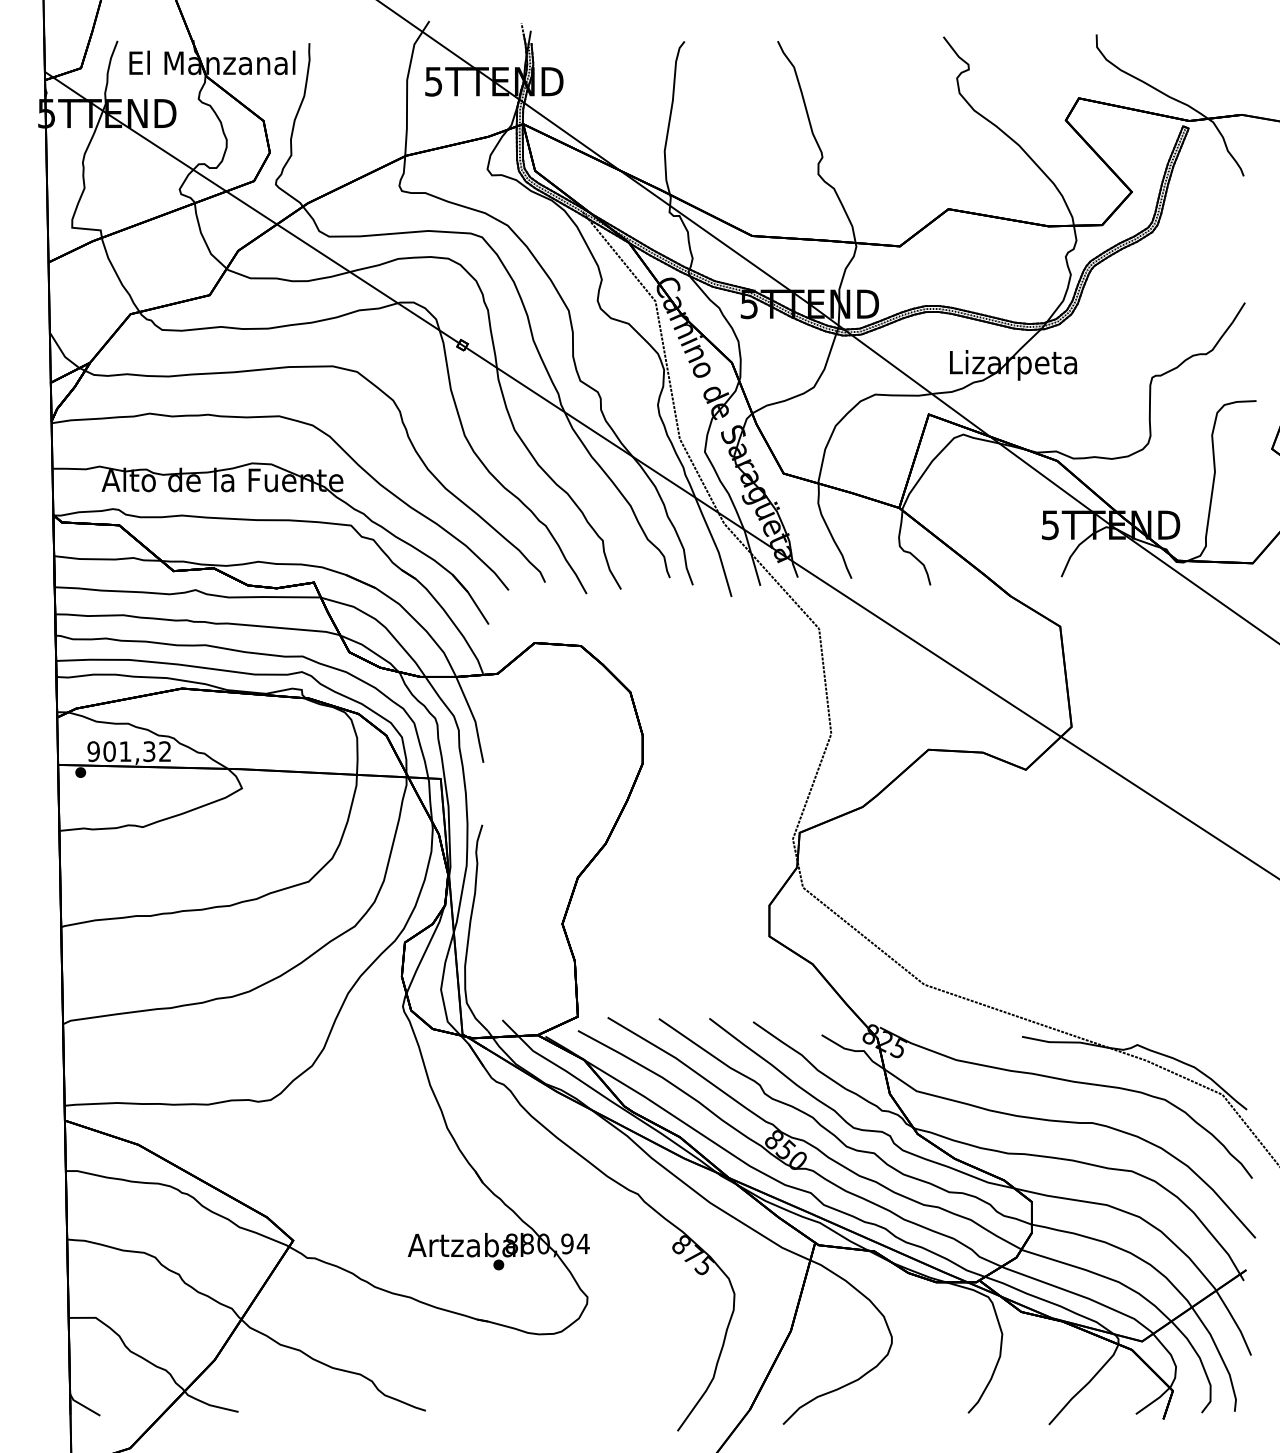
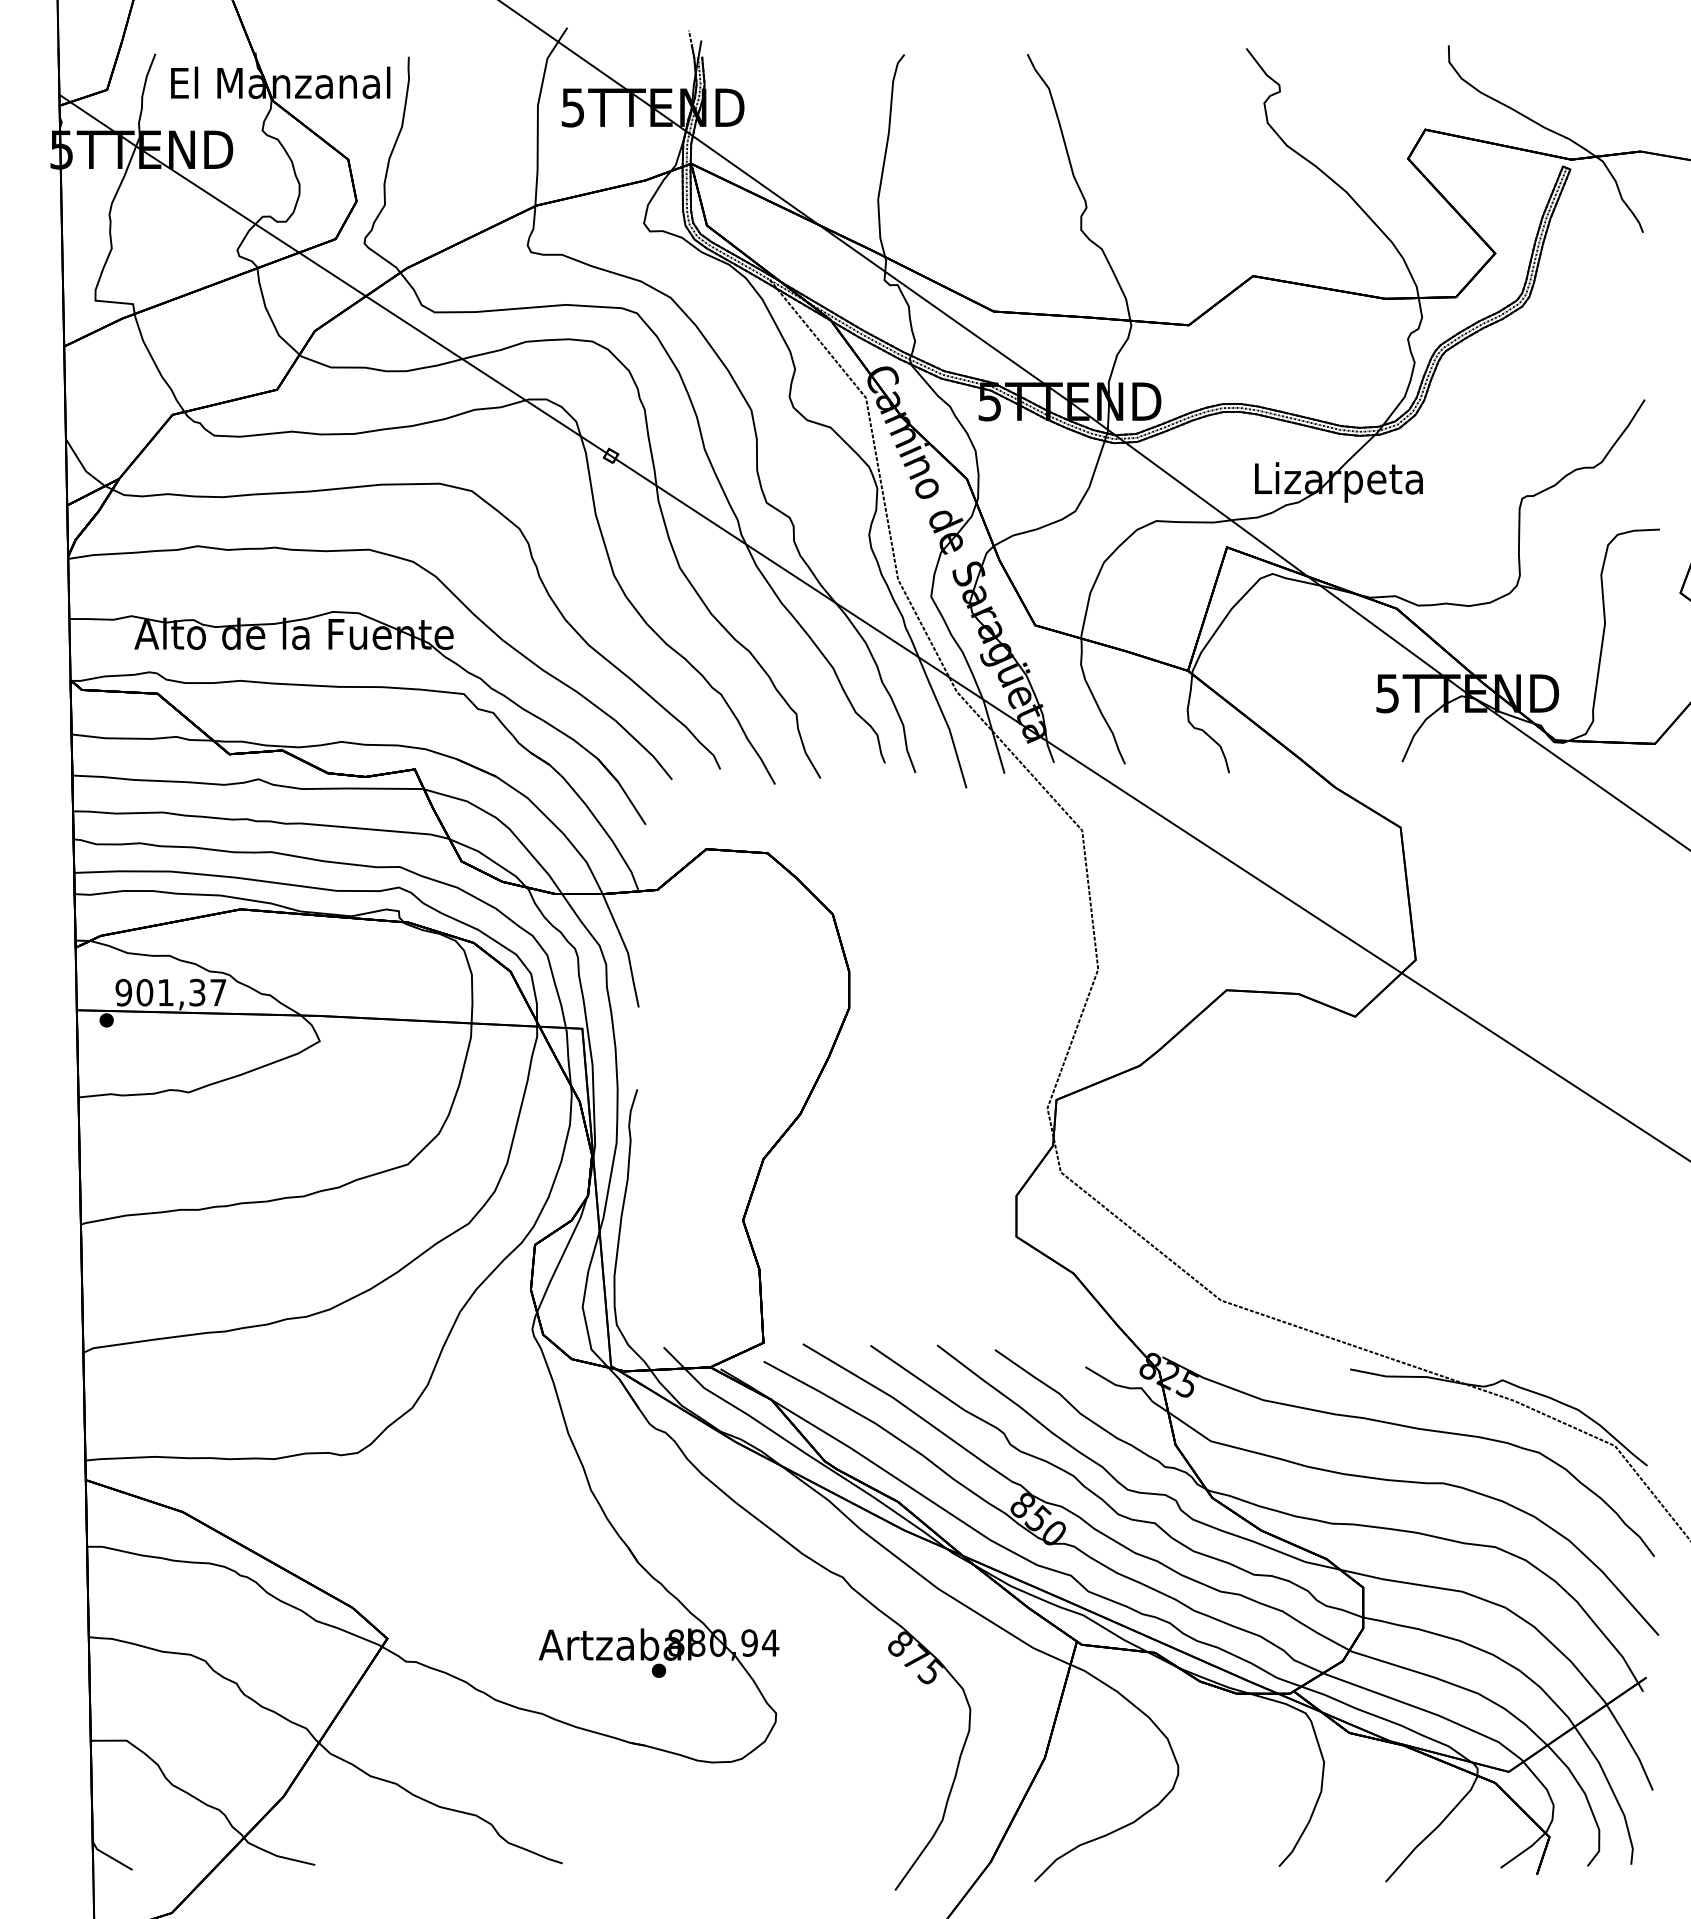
text: (165, 750) -> (218, 991), 901,32 -> 901,37

